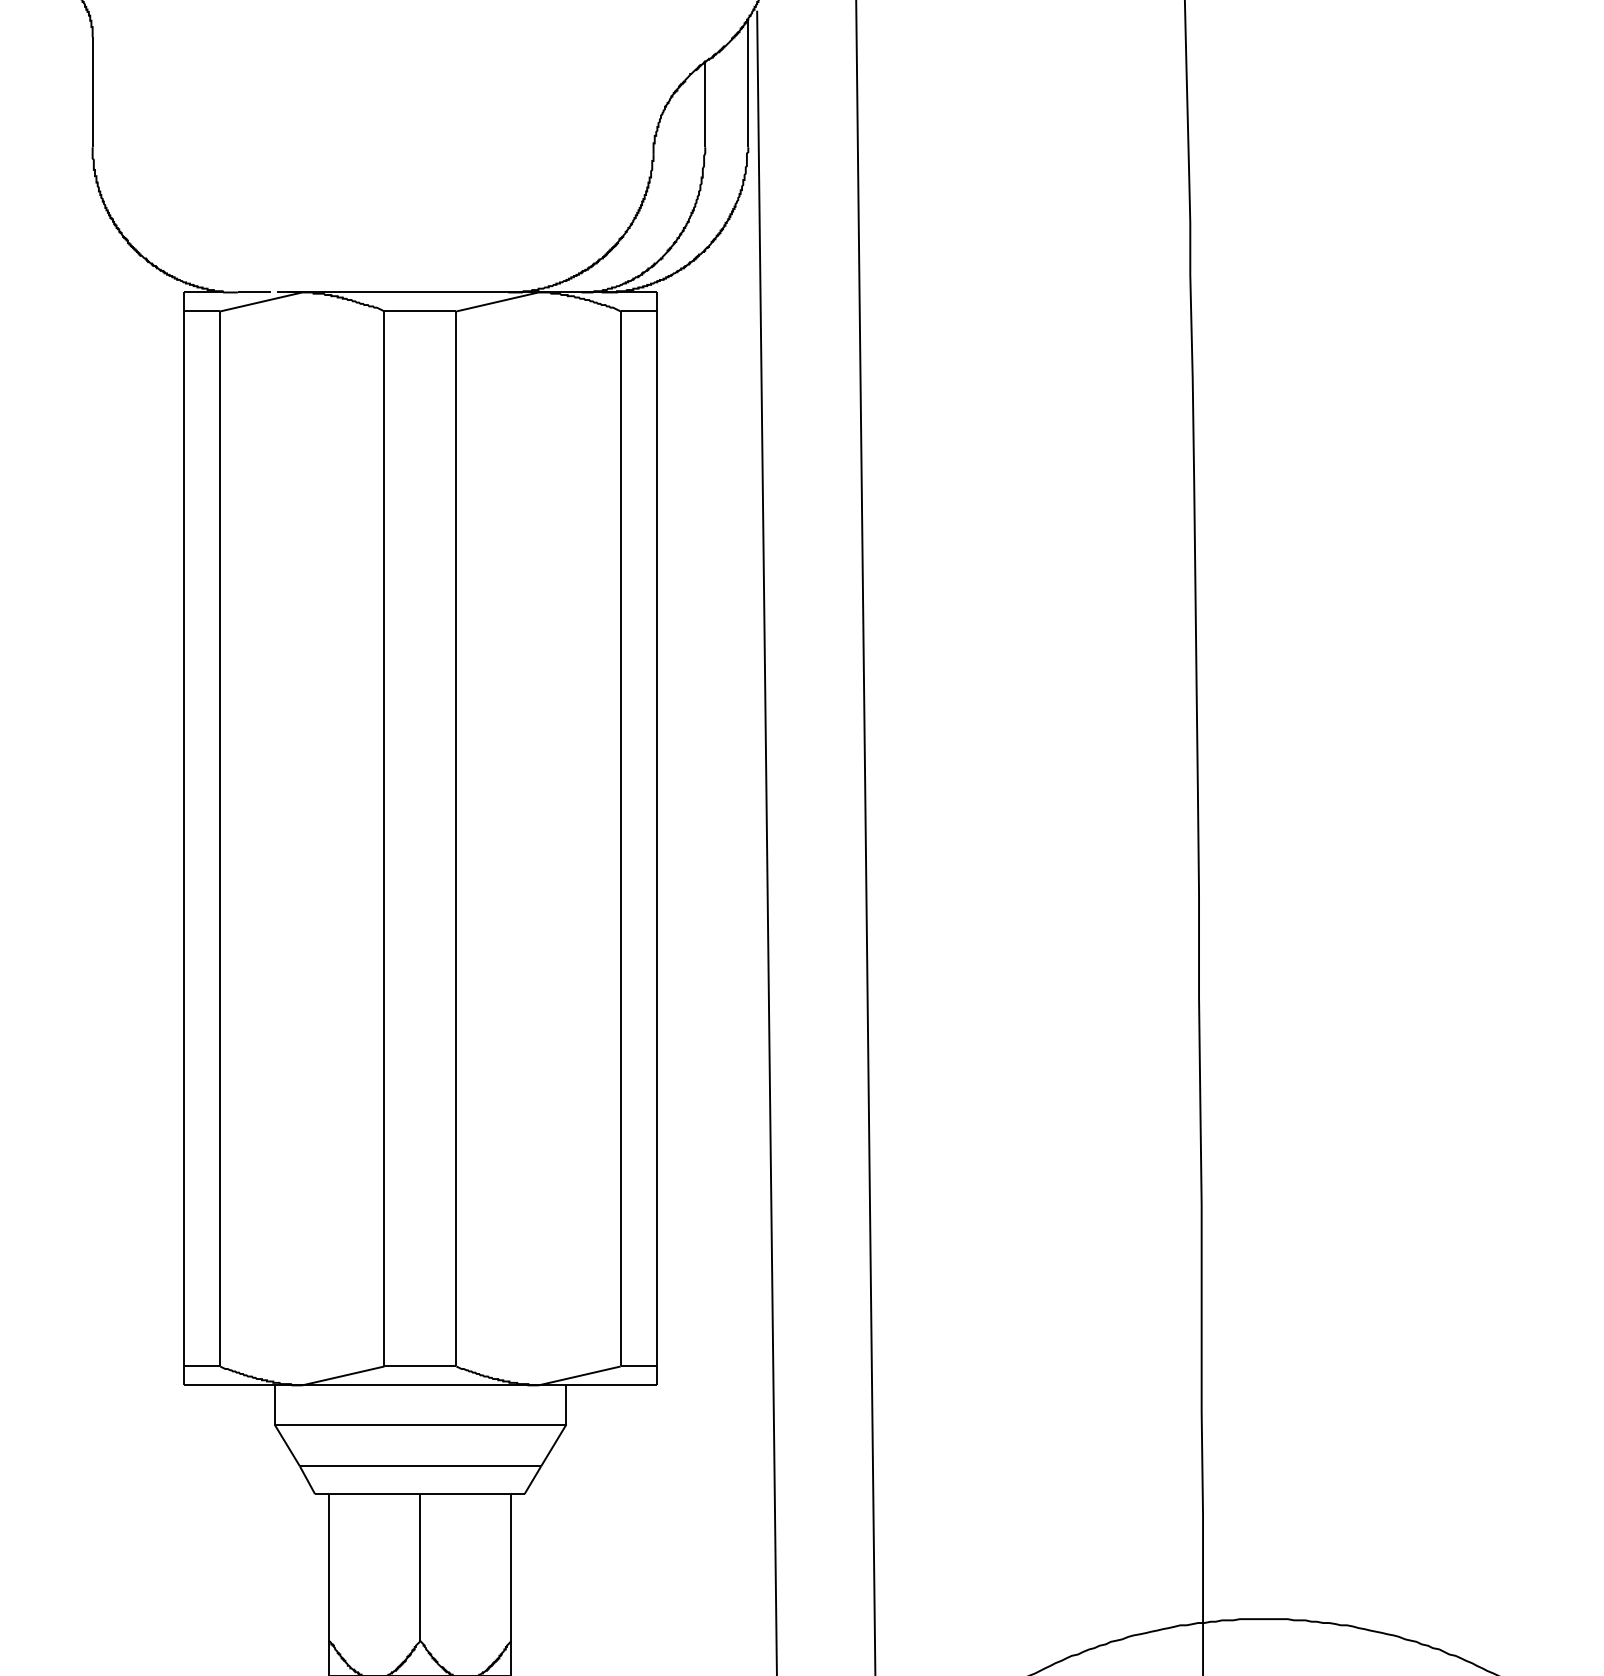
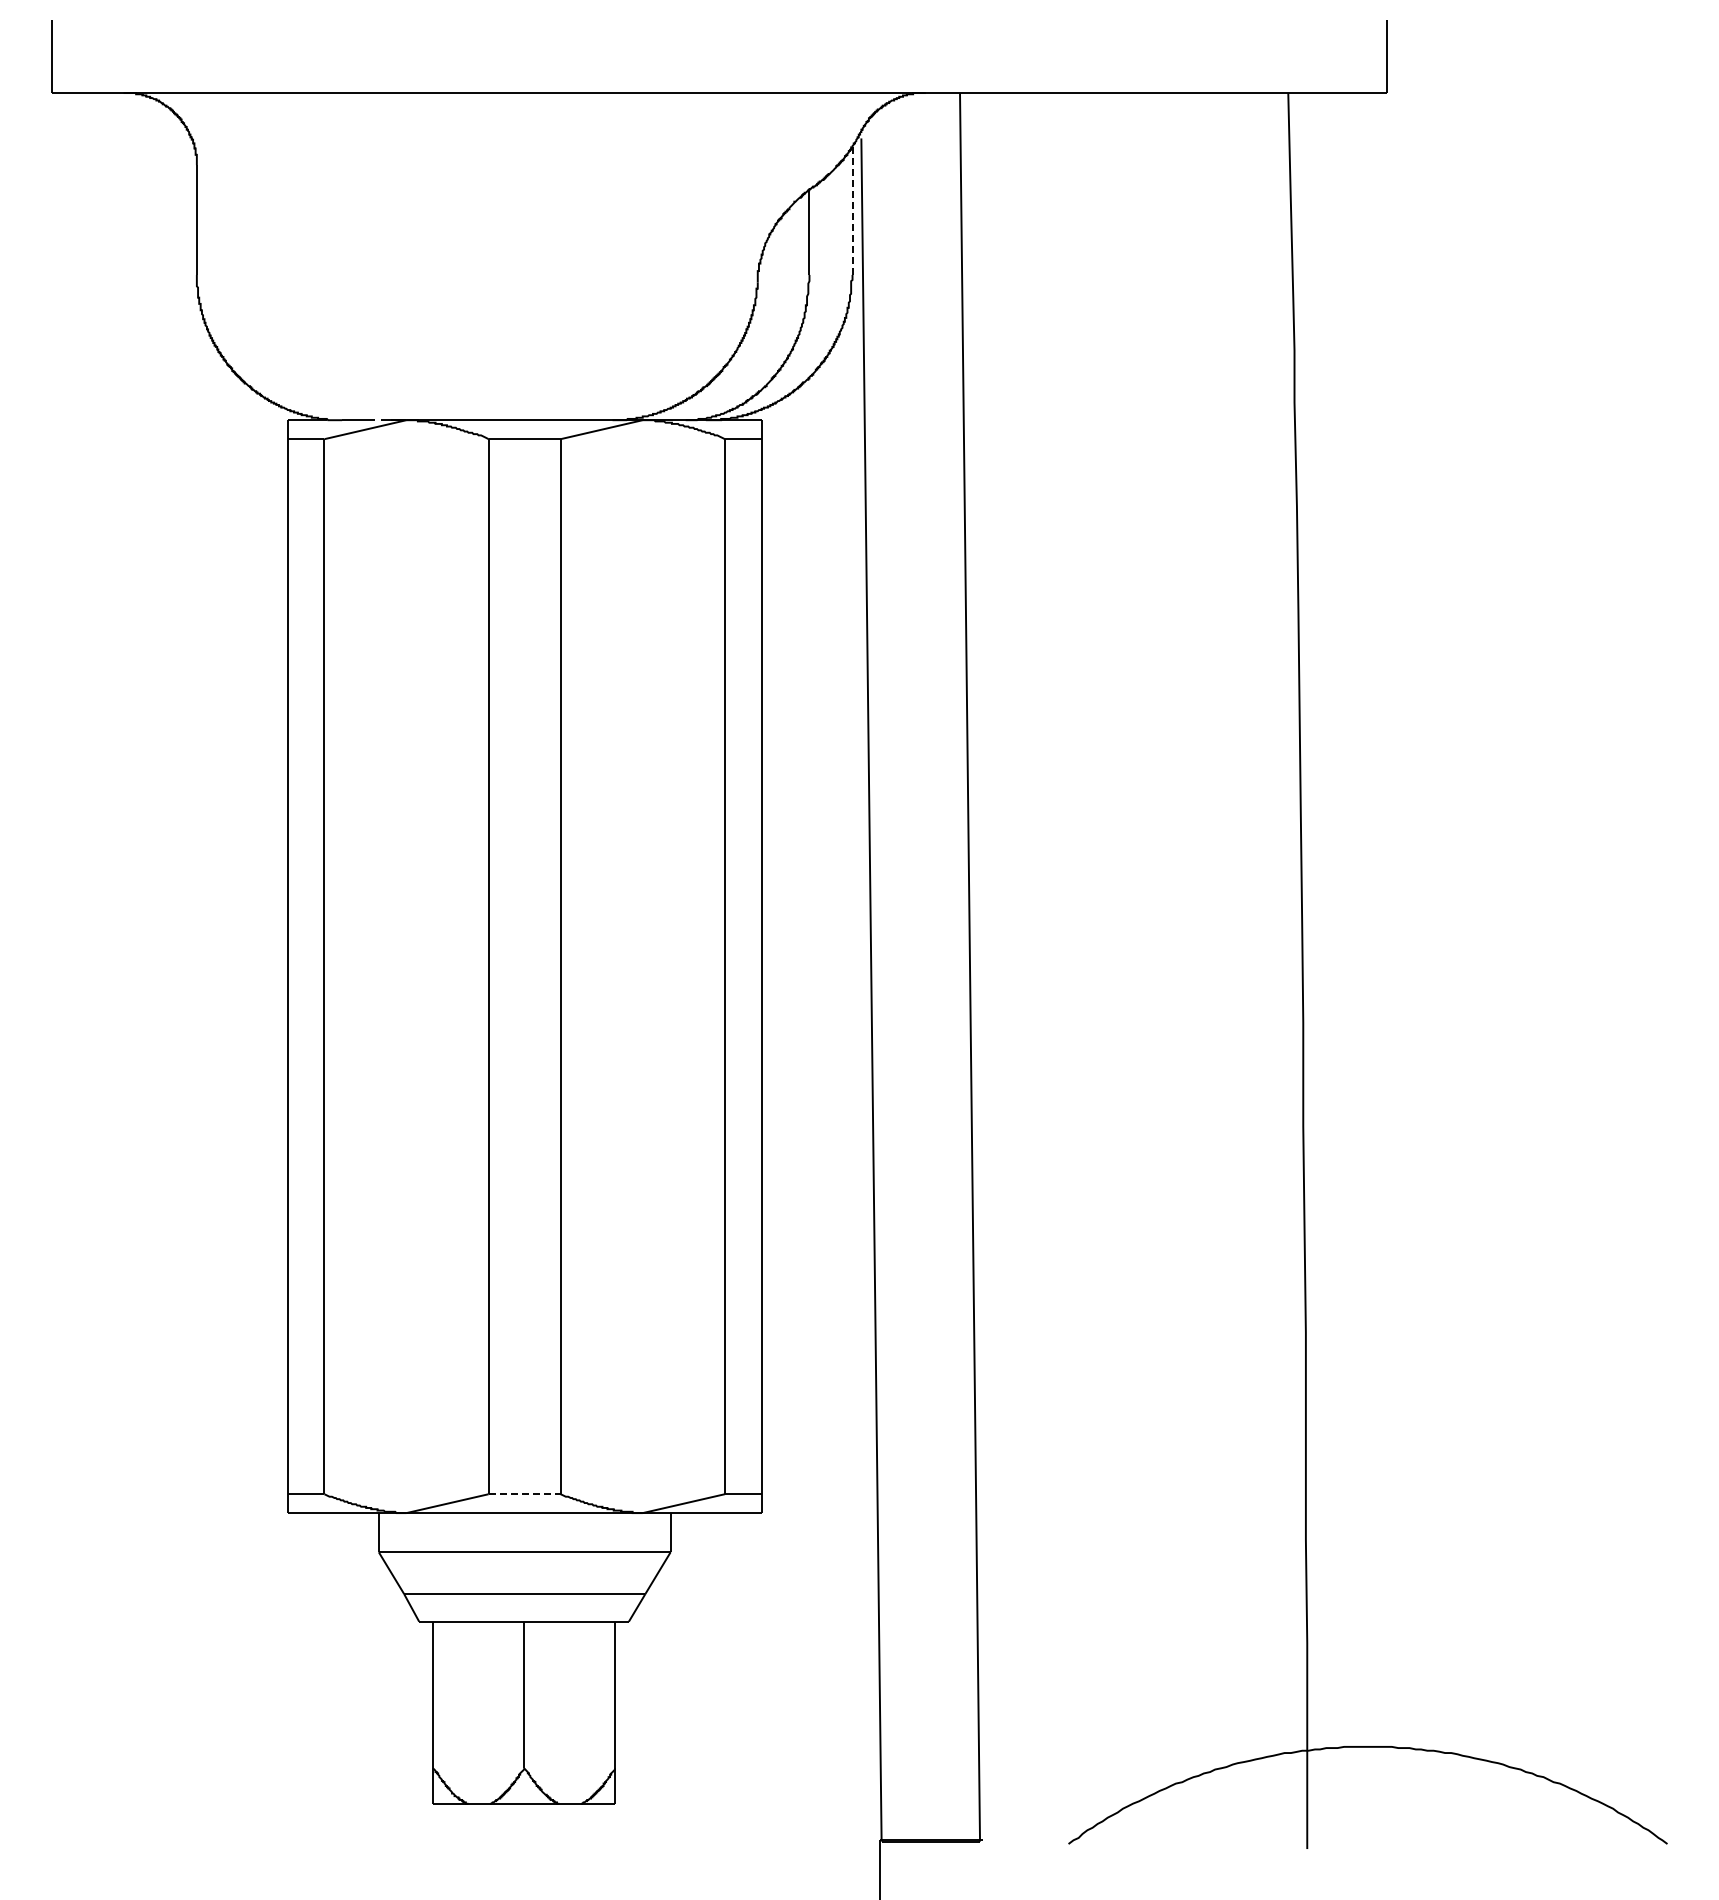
line: (748, 83) -> (852, 211), solid -> dashed
line: (420, 1366) -> (524, 1494), solid -> dashed

